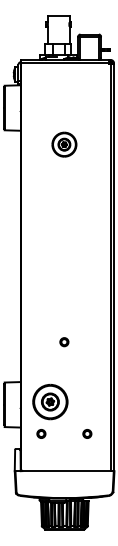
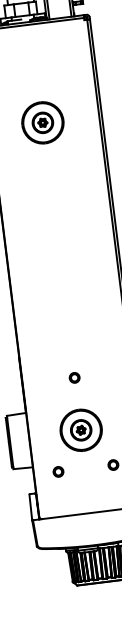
part: (64, 144) -> (42, 122), size x1.43
part: (64, 342) -> (74, 378), moved
part: (50, 402) -> (81, 430), moved

